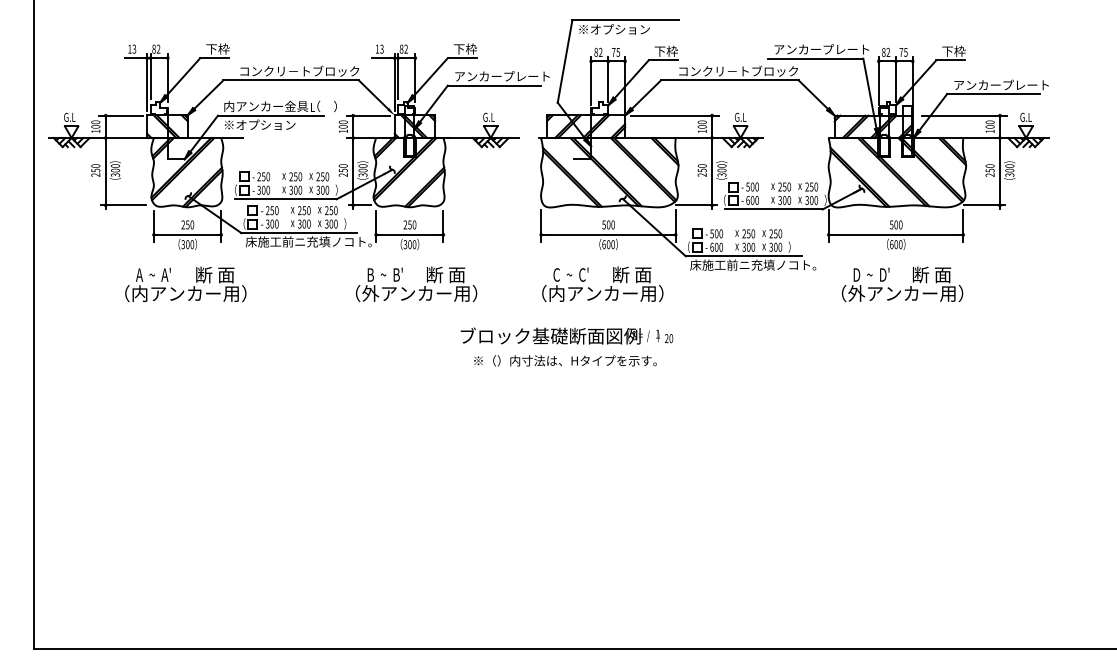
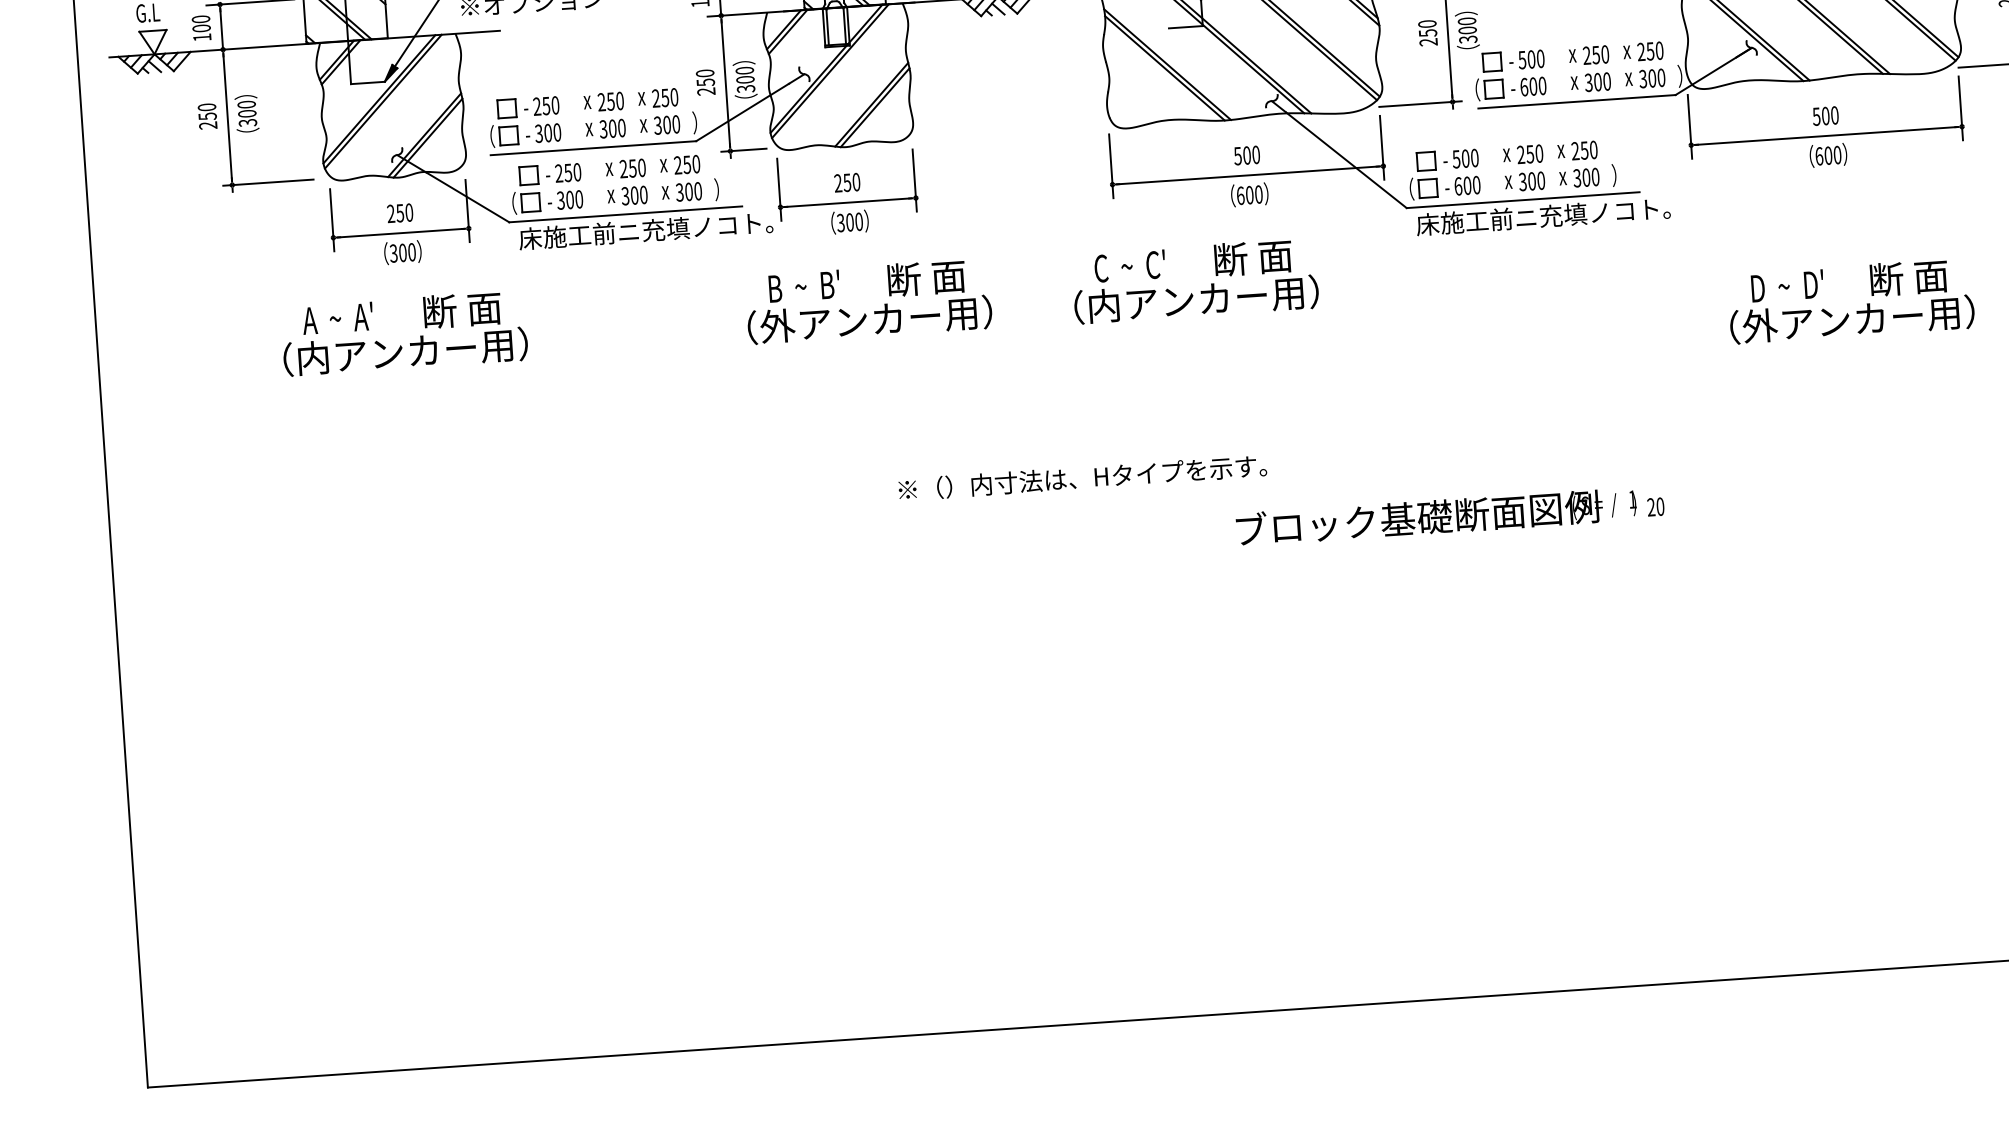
text: (602, 283) -> (1194, 279), moved
text: (902, 283) -> (1850, 299), moved
text: (566, 335) -> (1449, 514), moved
text: (565, 360) -> (1082, 477), moved

